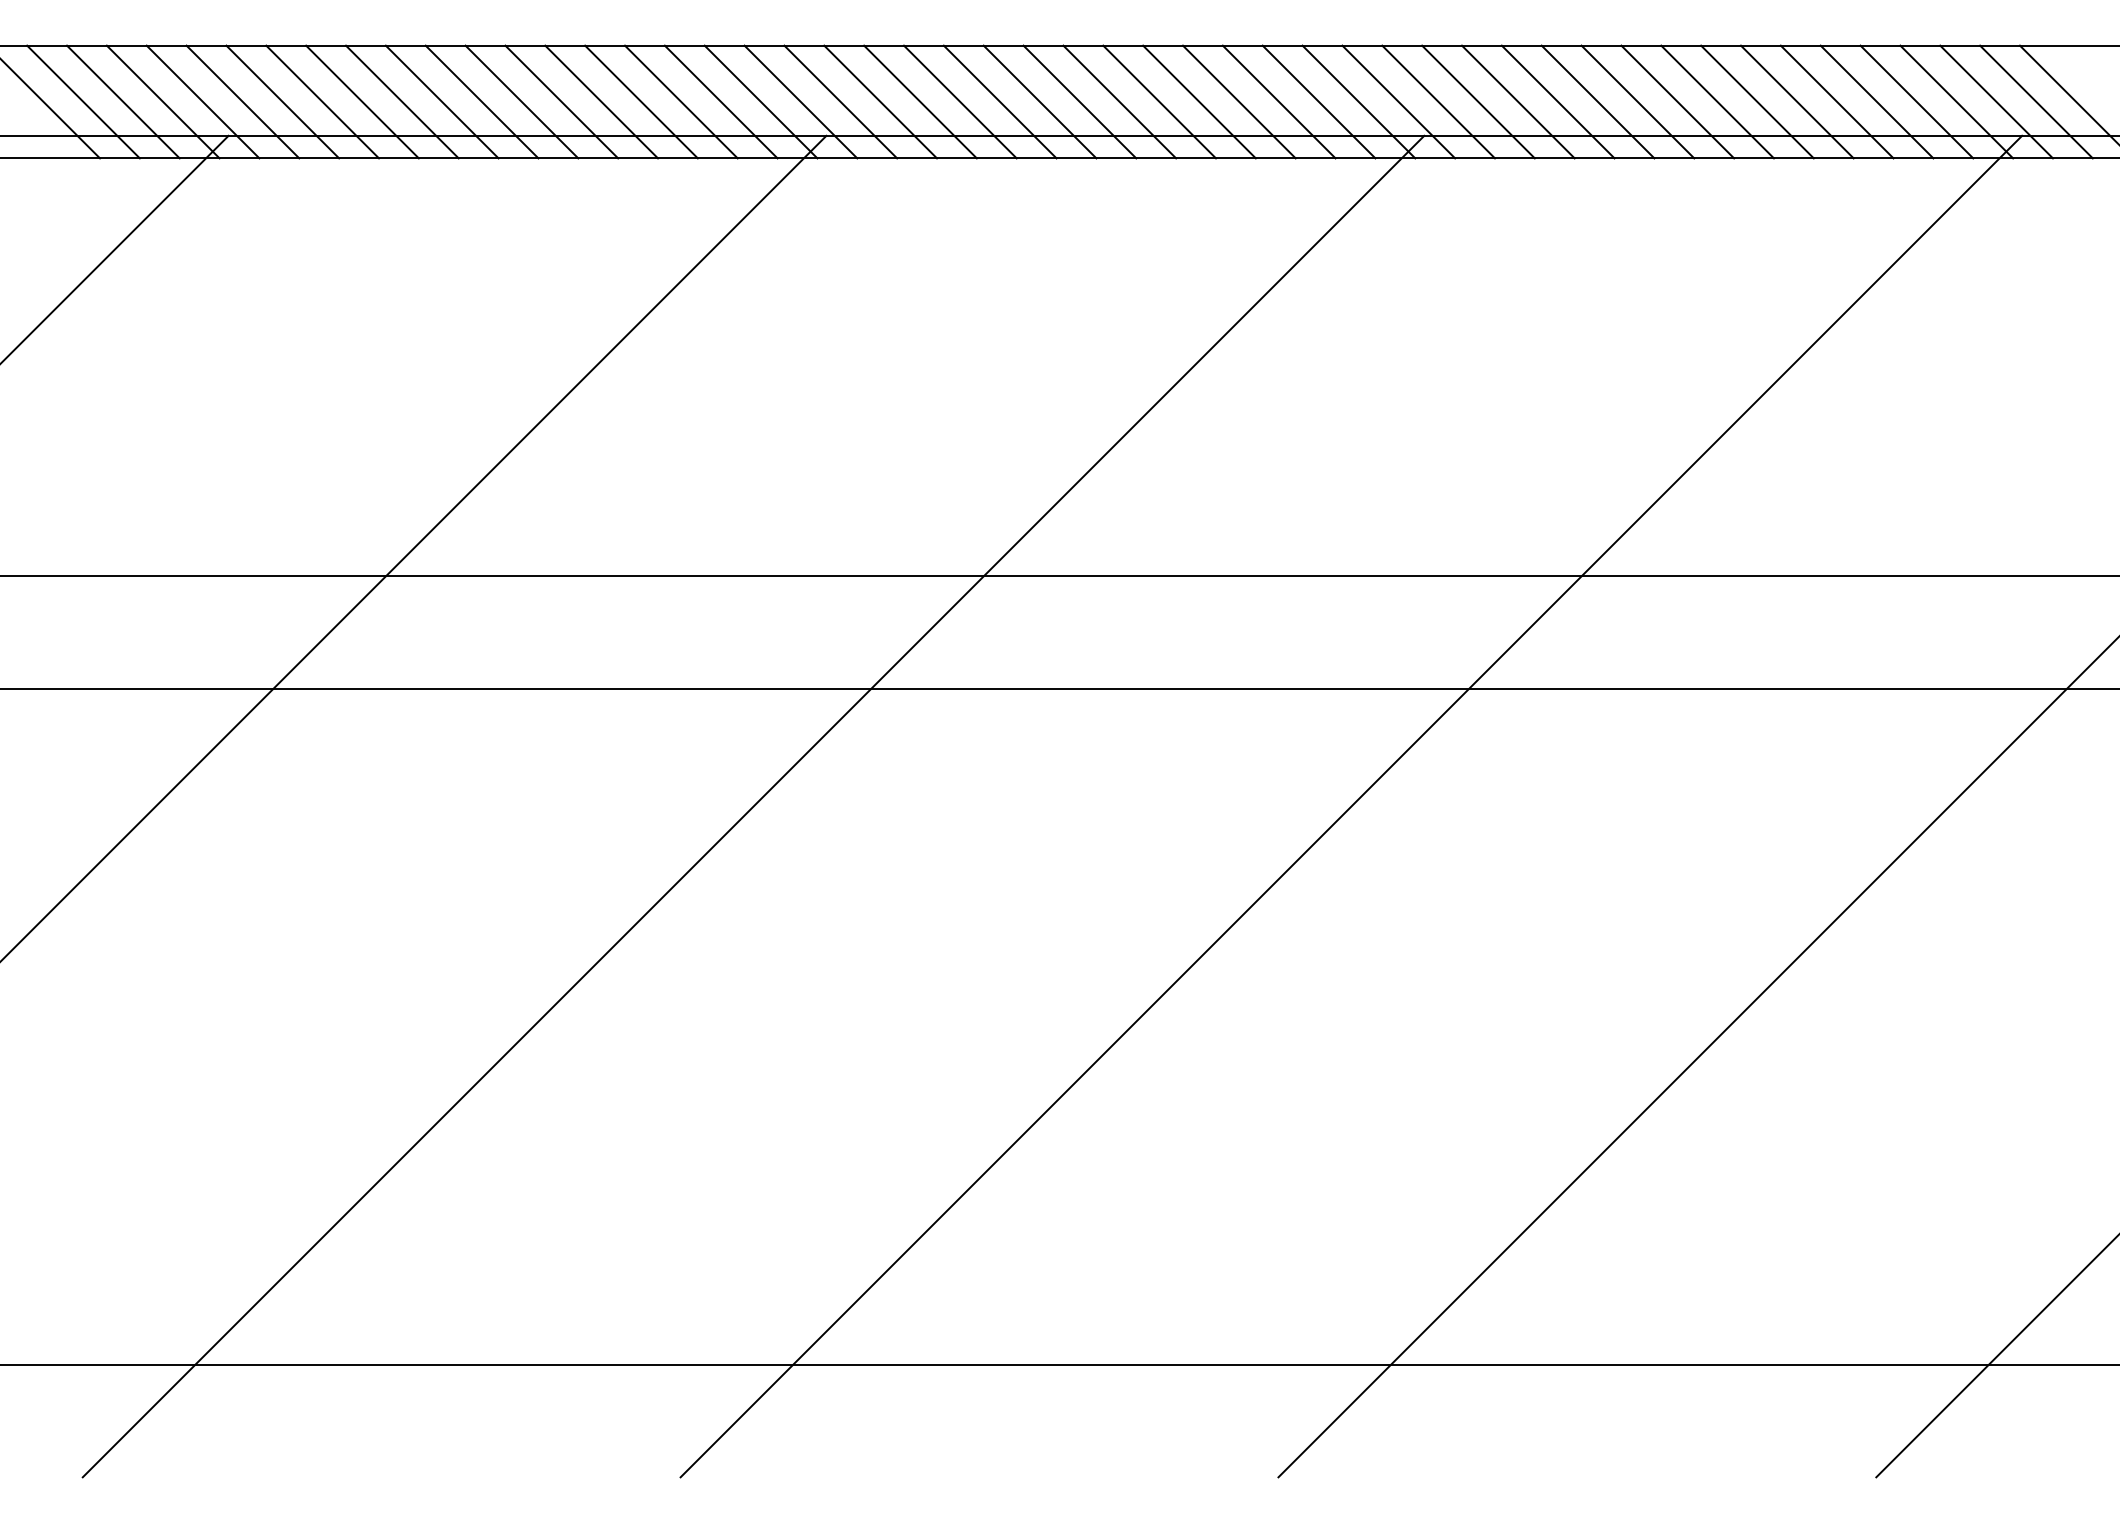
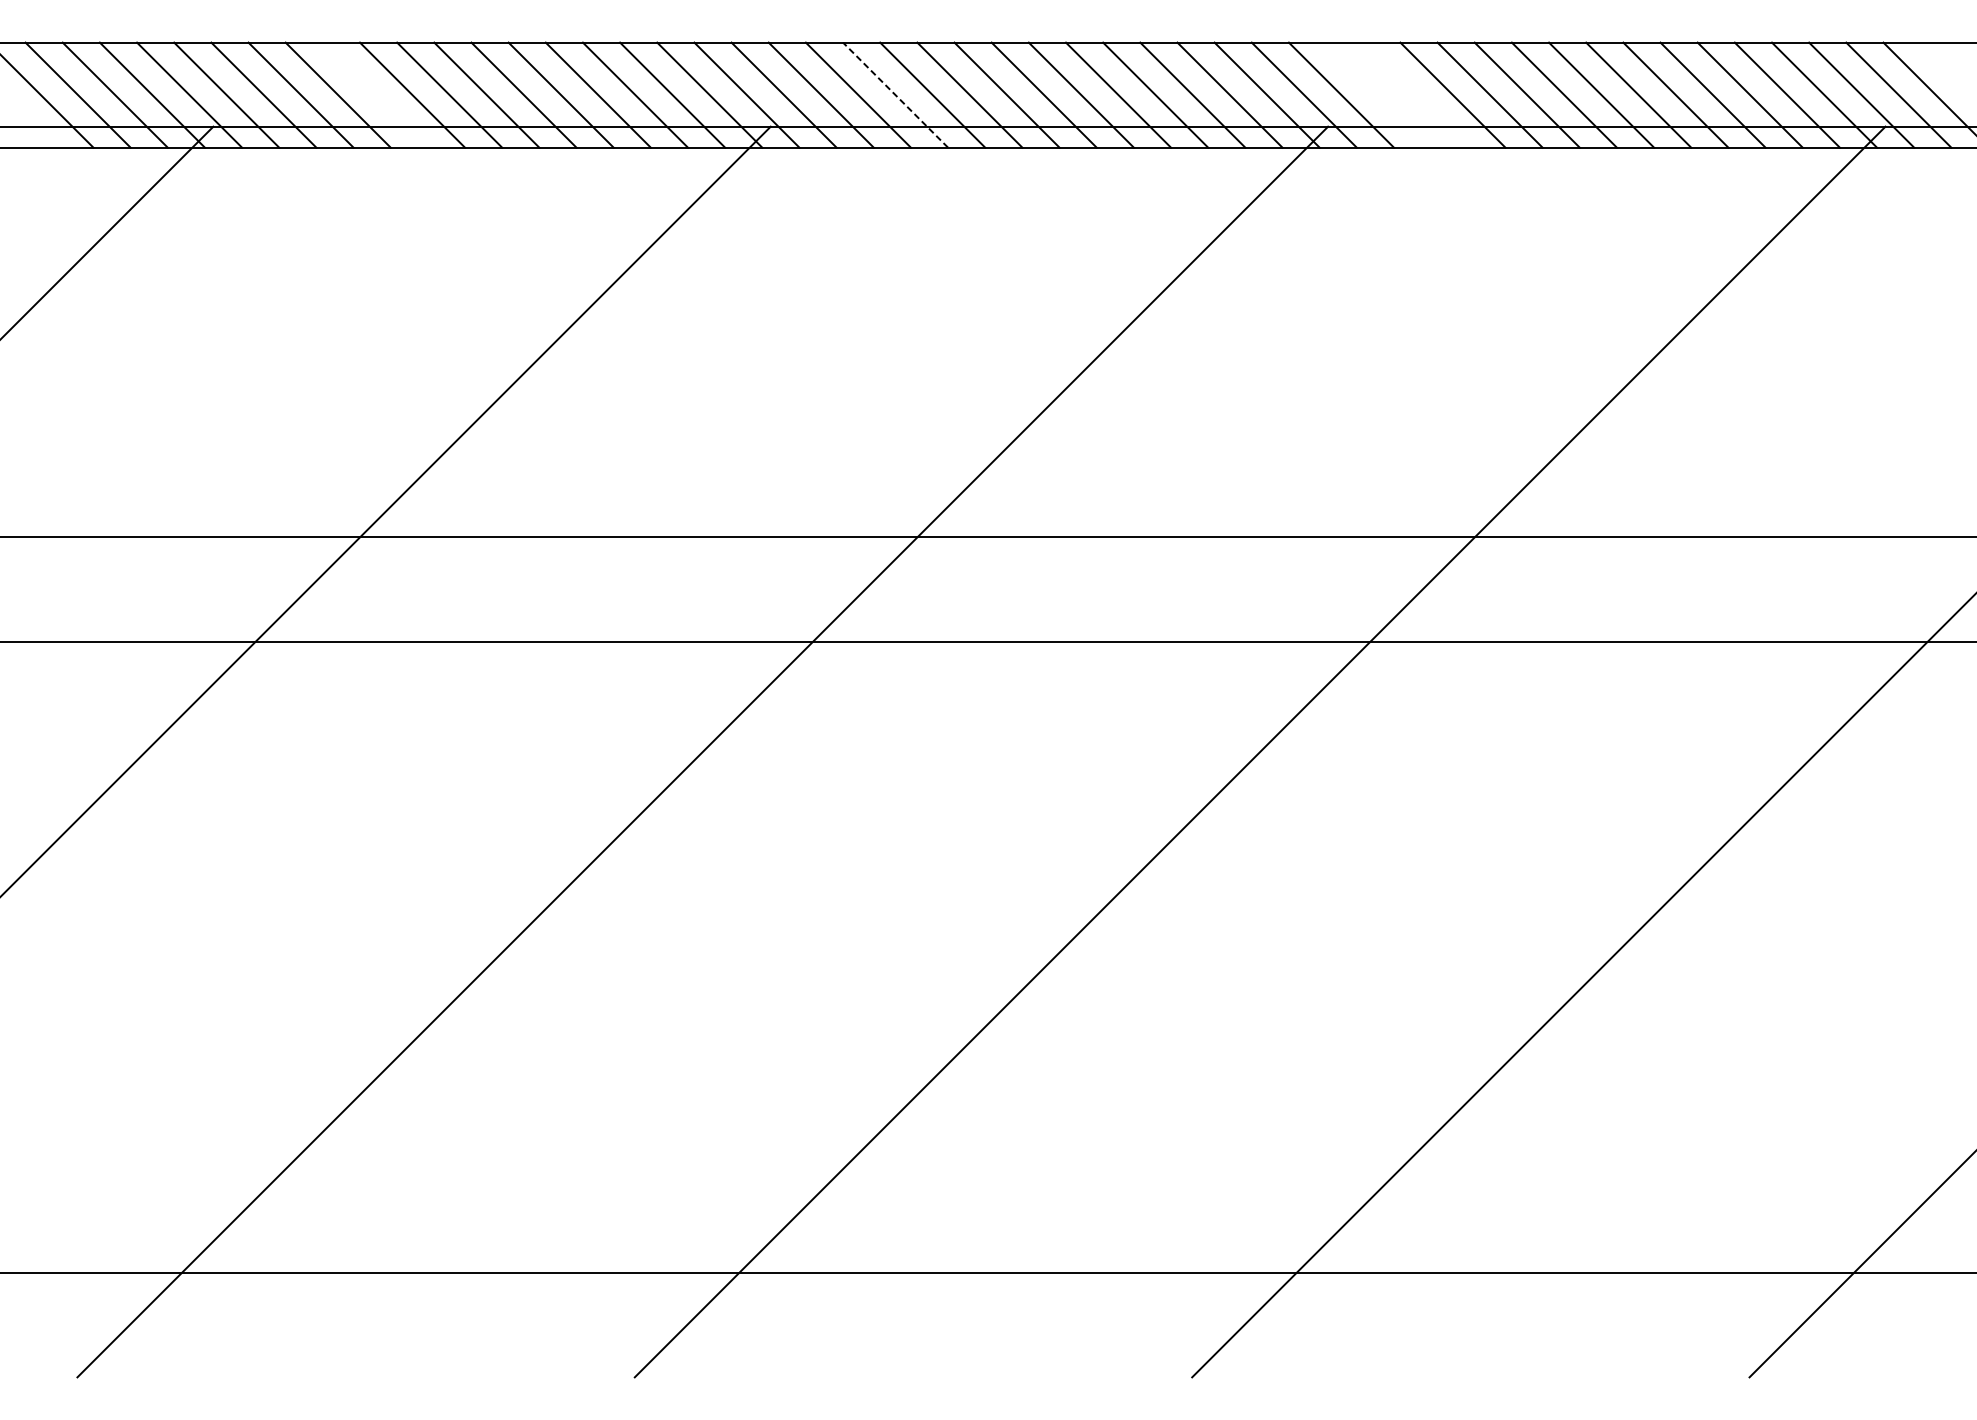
line: (402, 101) -> (375, 94), removed
line: (1478, 101) -> (1378, 94), removed
line: (1517, 101) -> (1415, 94), removed
line: (960, 102) -> (895, 95), solid -> dashed

